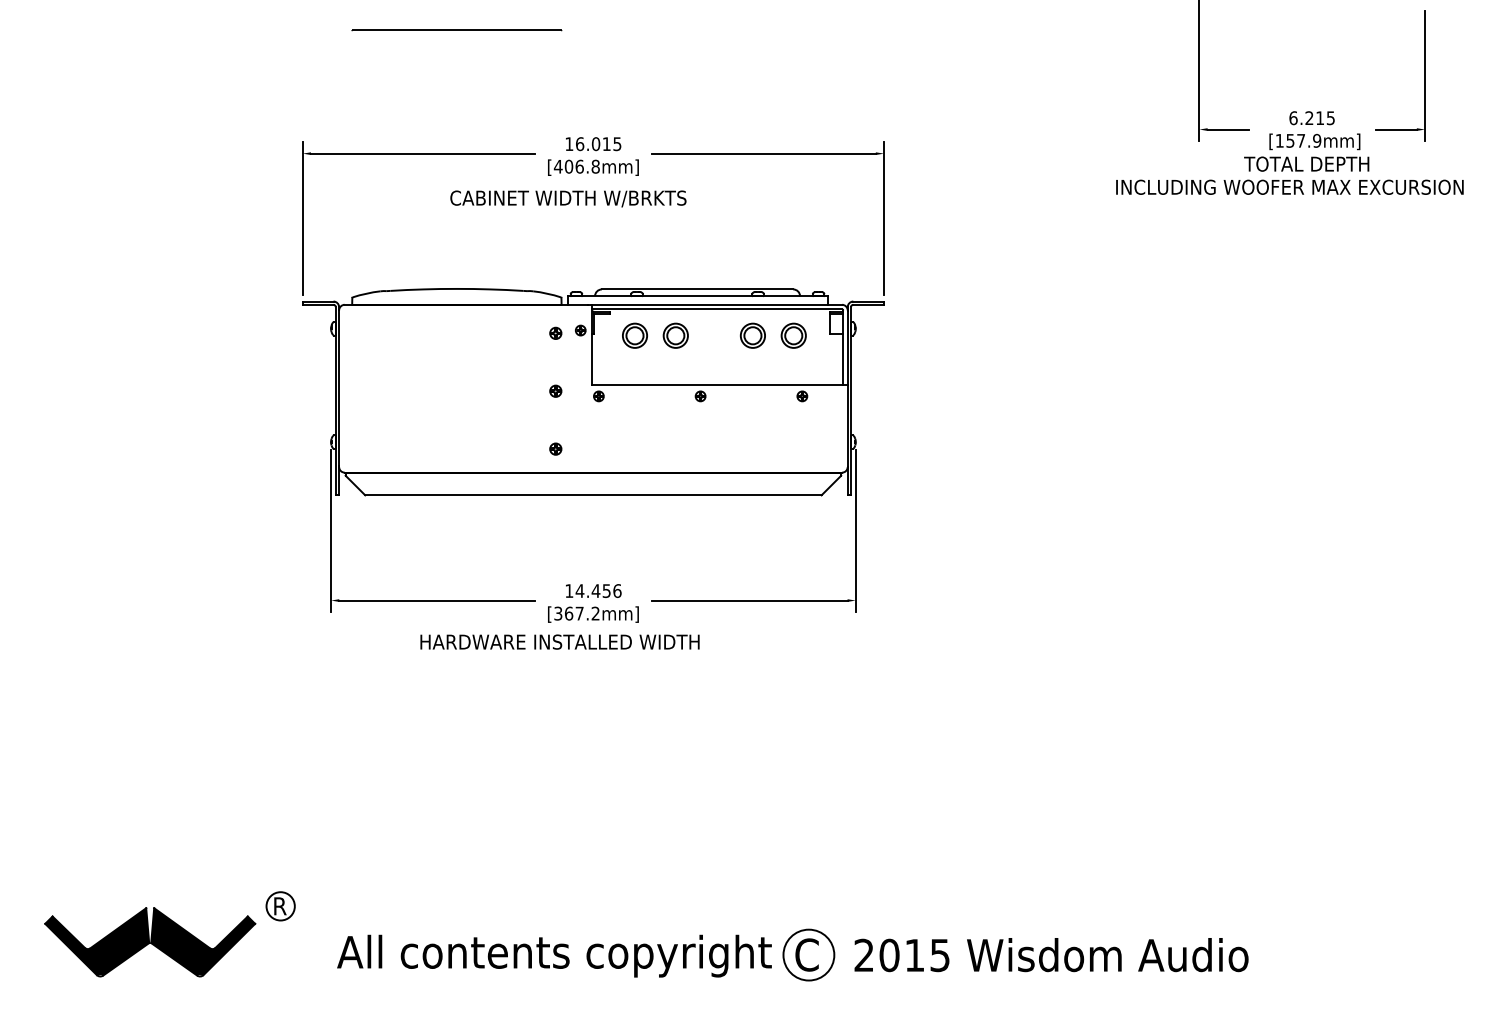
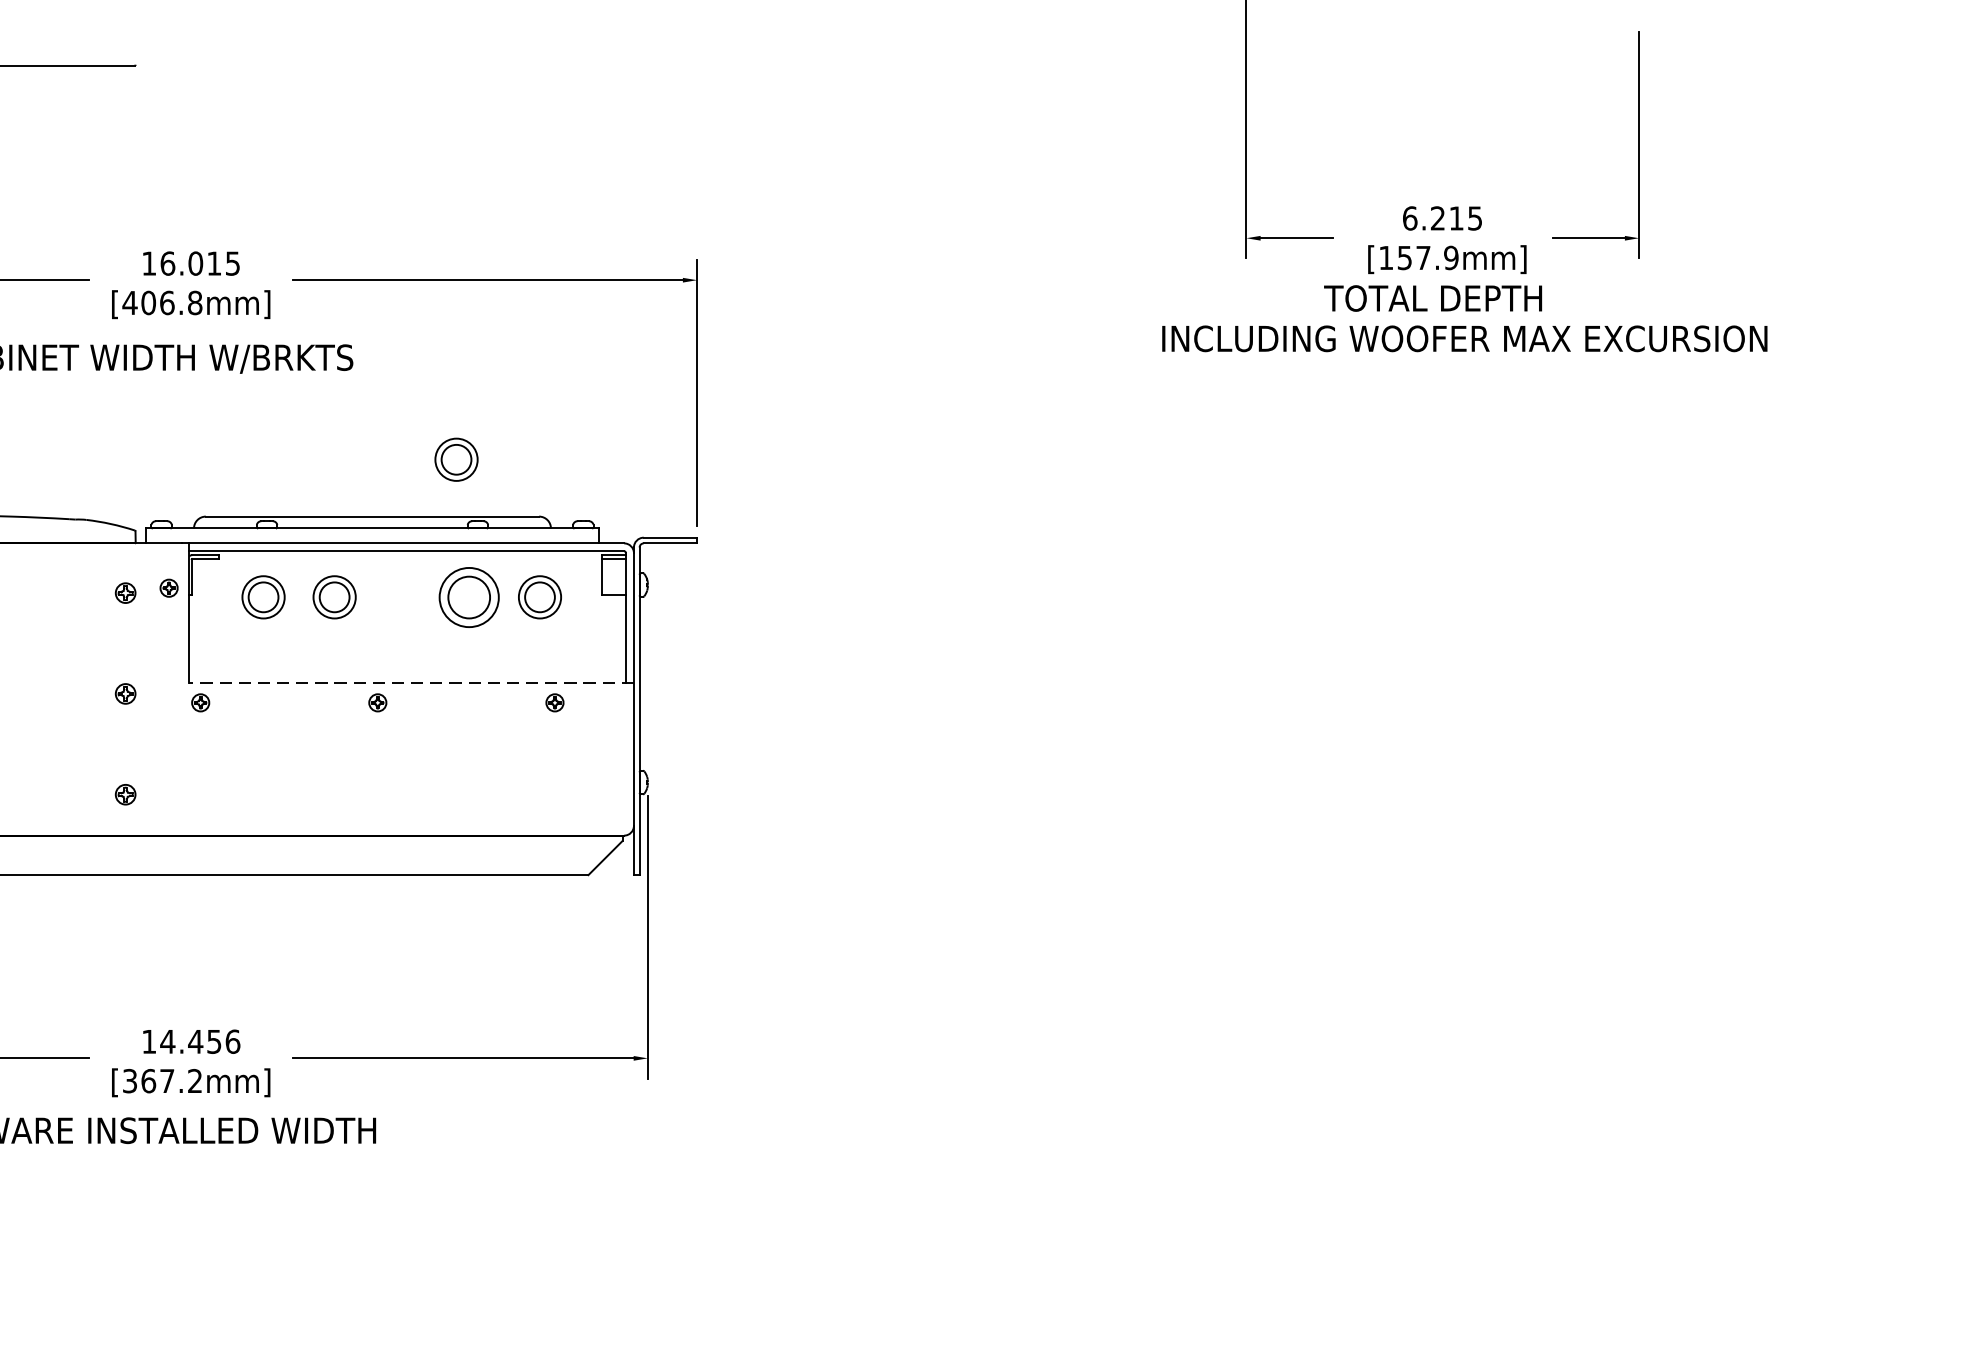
text: (1289, 186) -> (1464, 337), moved
part: (745, 256) -> (455, 459), added
part: (752, 335) -> (468, 596), size x1.4
line: (720, 384) -> (412, 682), solid -> dashed

